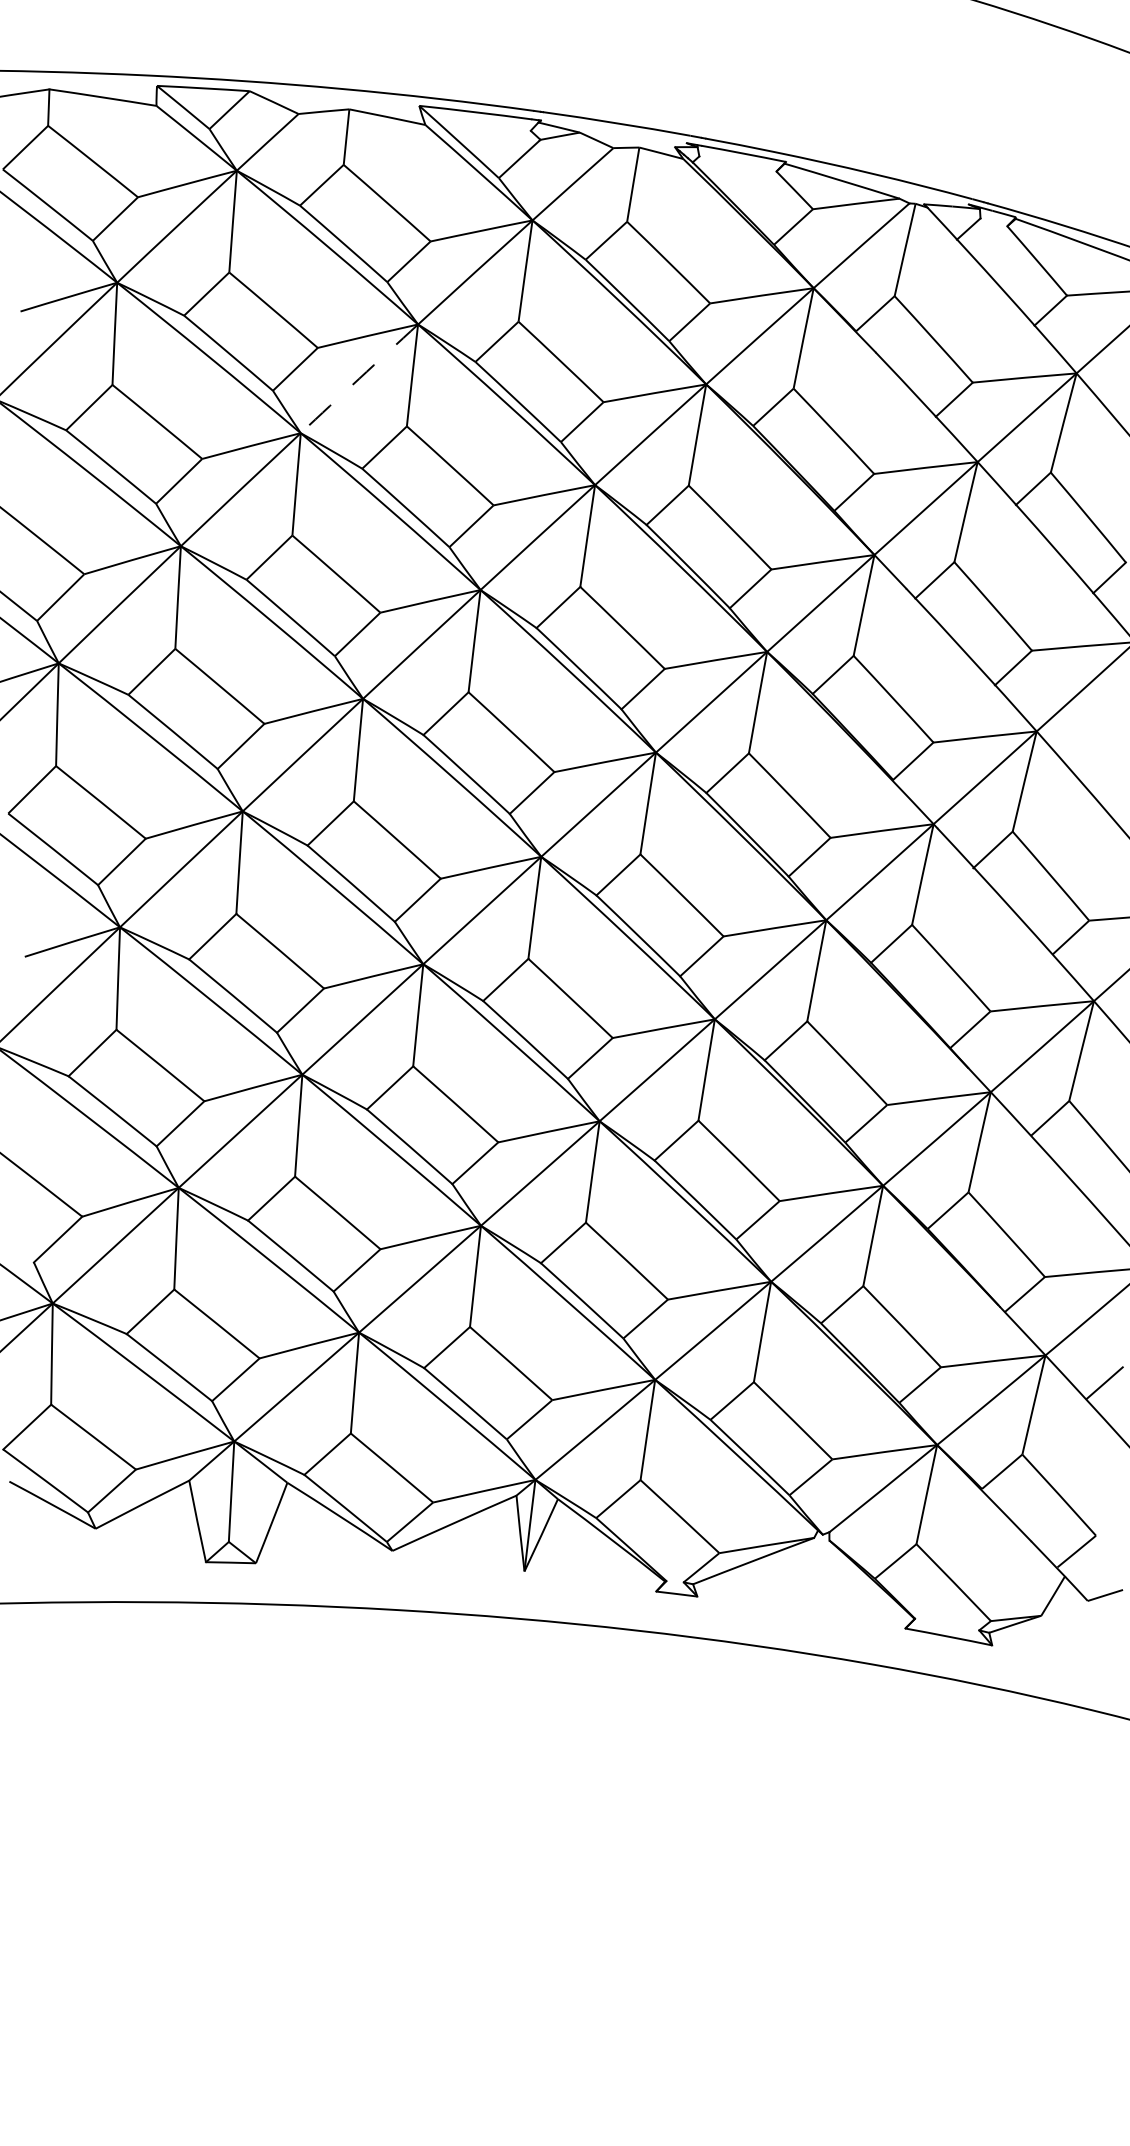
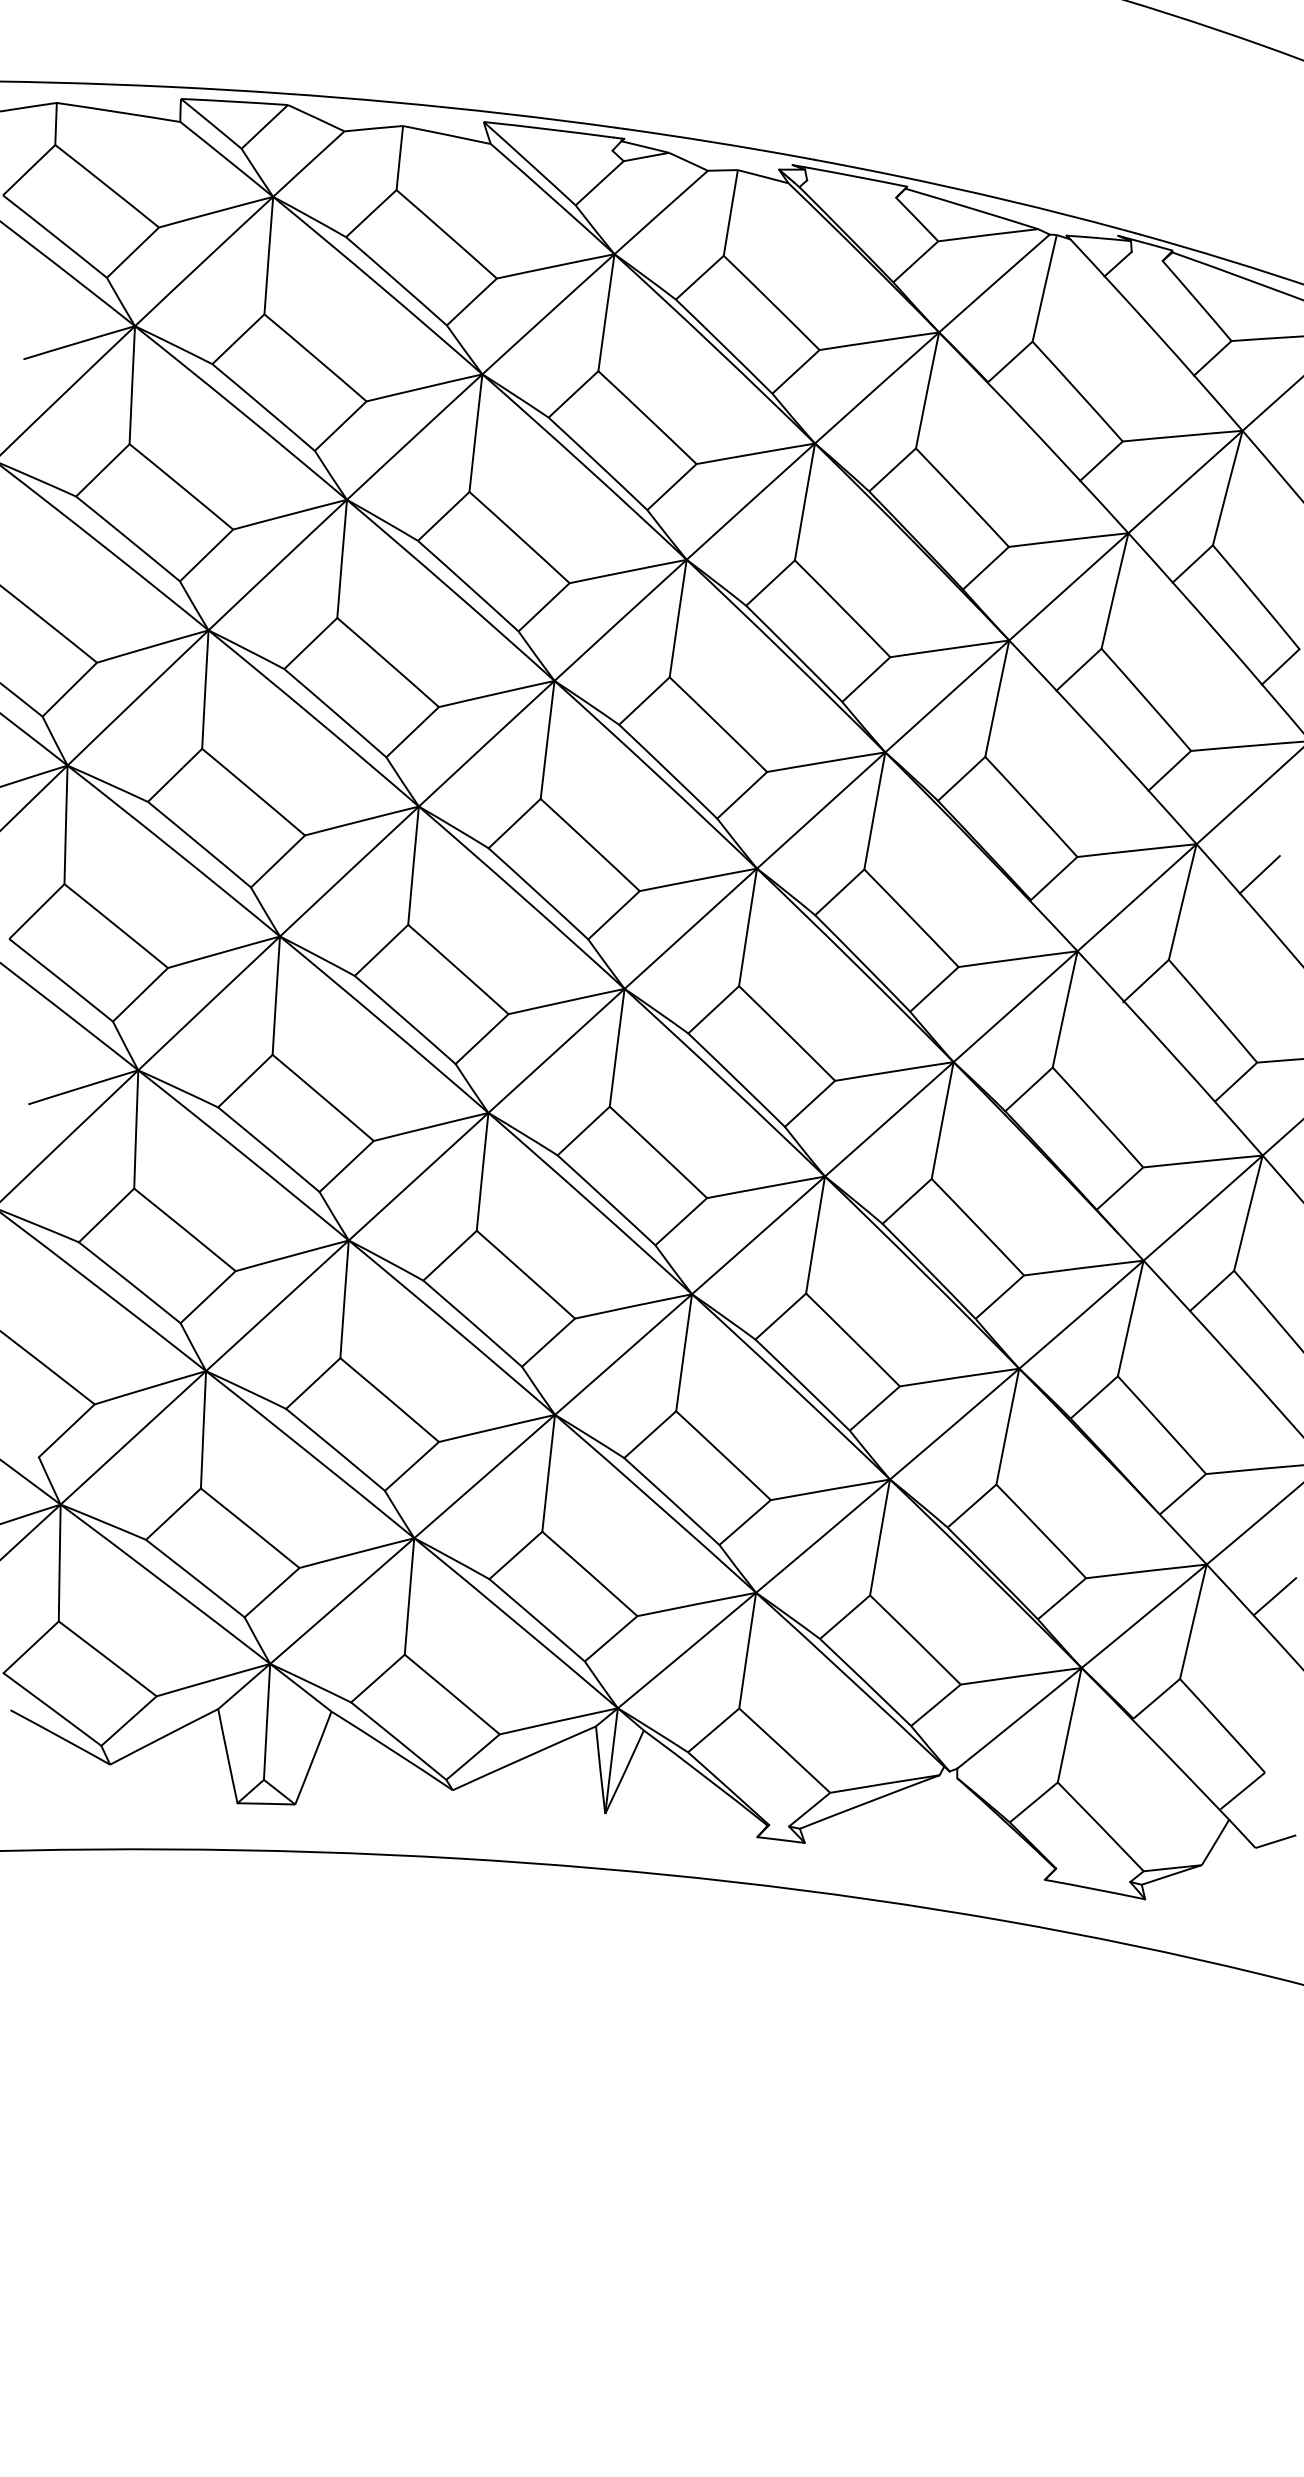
arc: (359, 378) -> (414, 436), dashed -> solid
line: (1091, 757) -> (1259, 874), added

